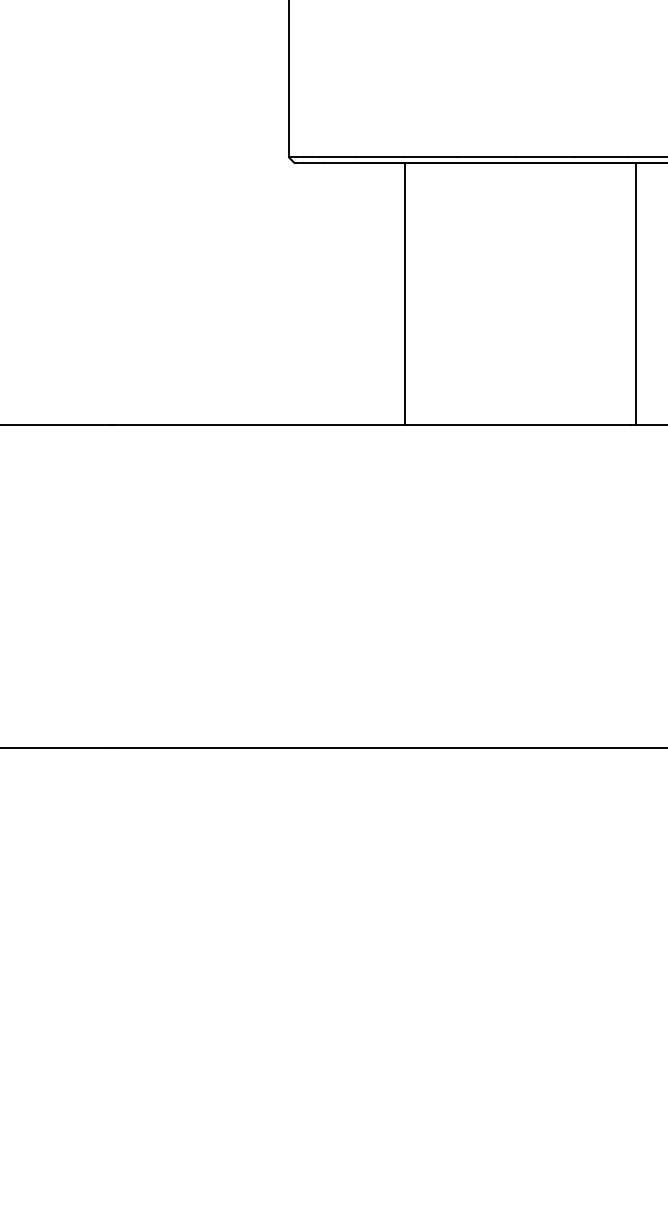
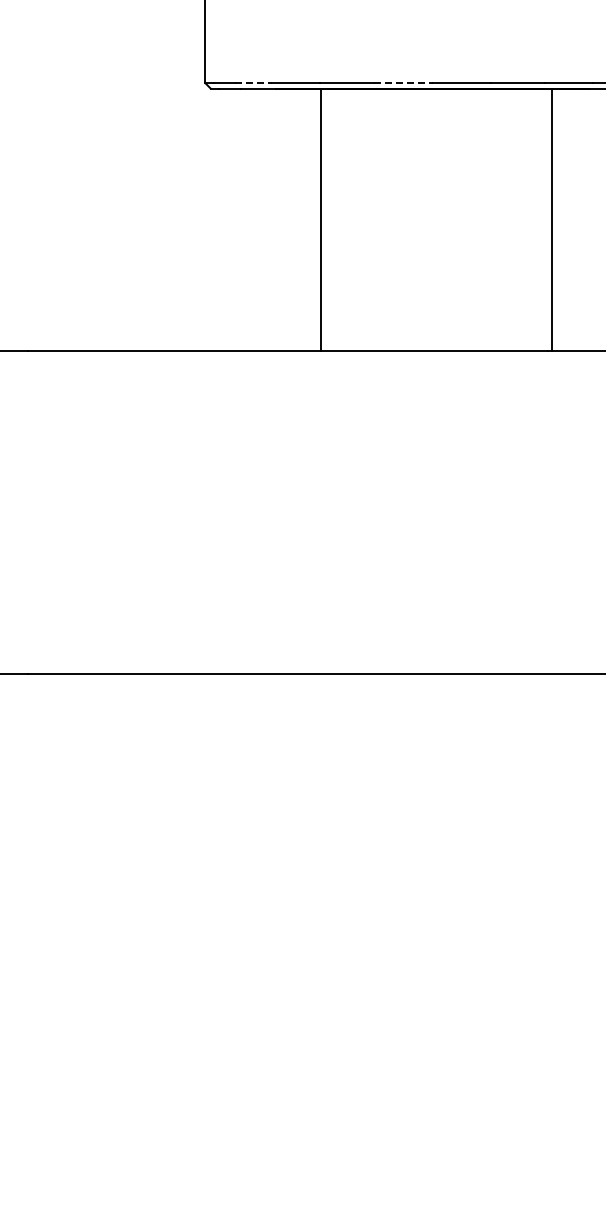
line: (337, 157) -> (253, 83), solid -> dashed
line: (487, 157) -> (403, 83), solid -> dashed

